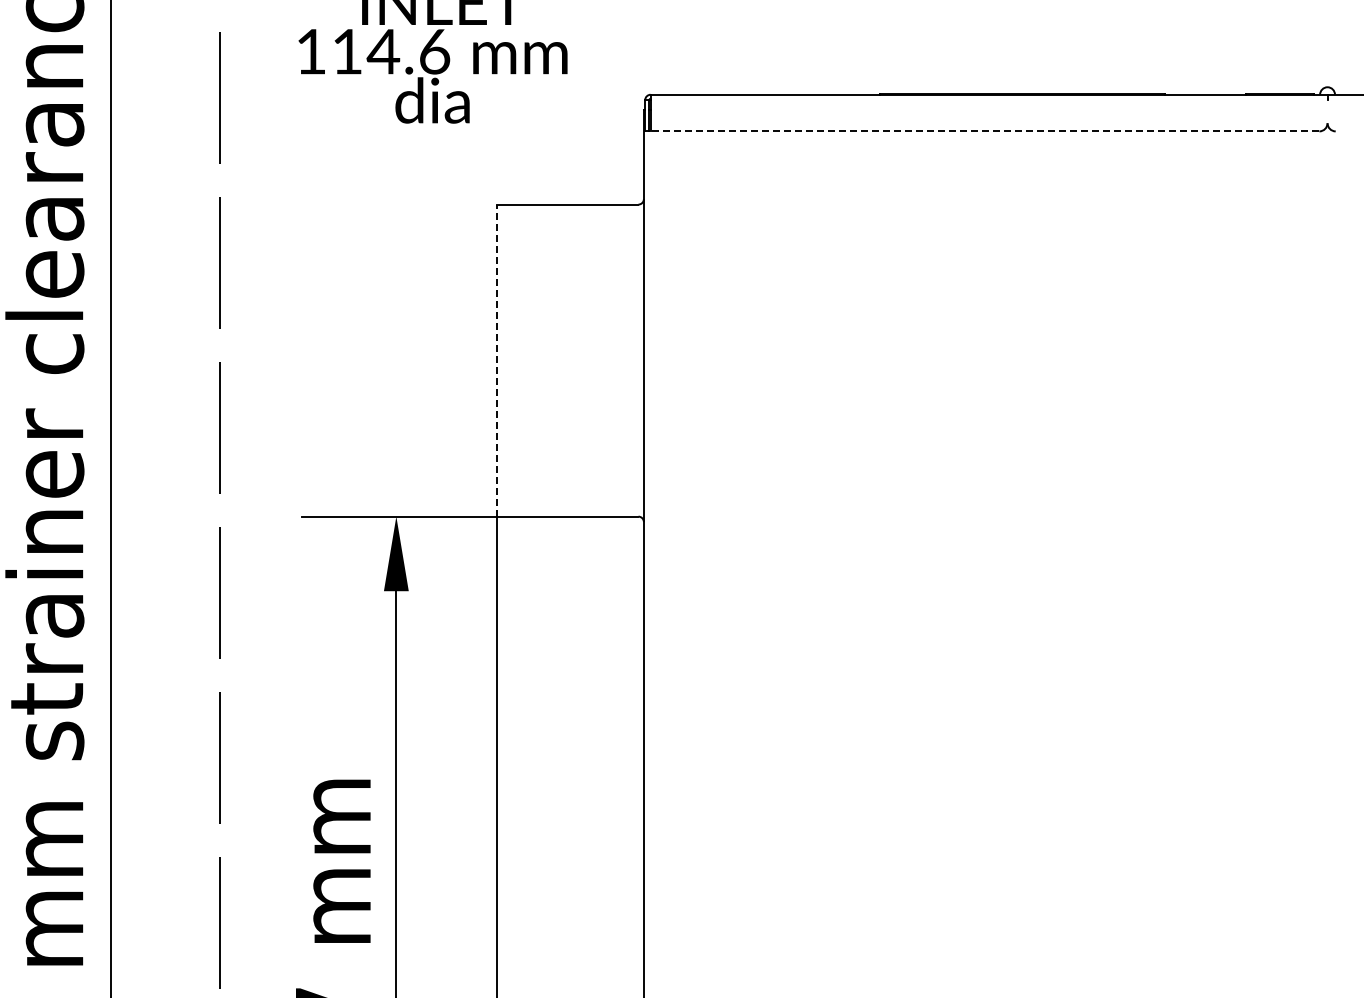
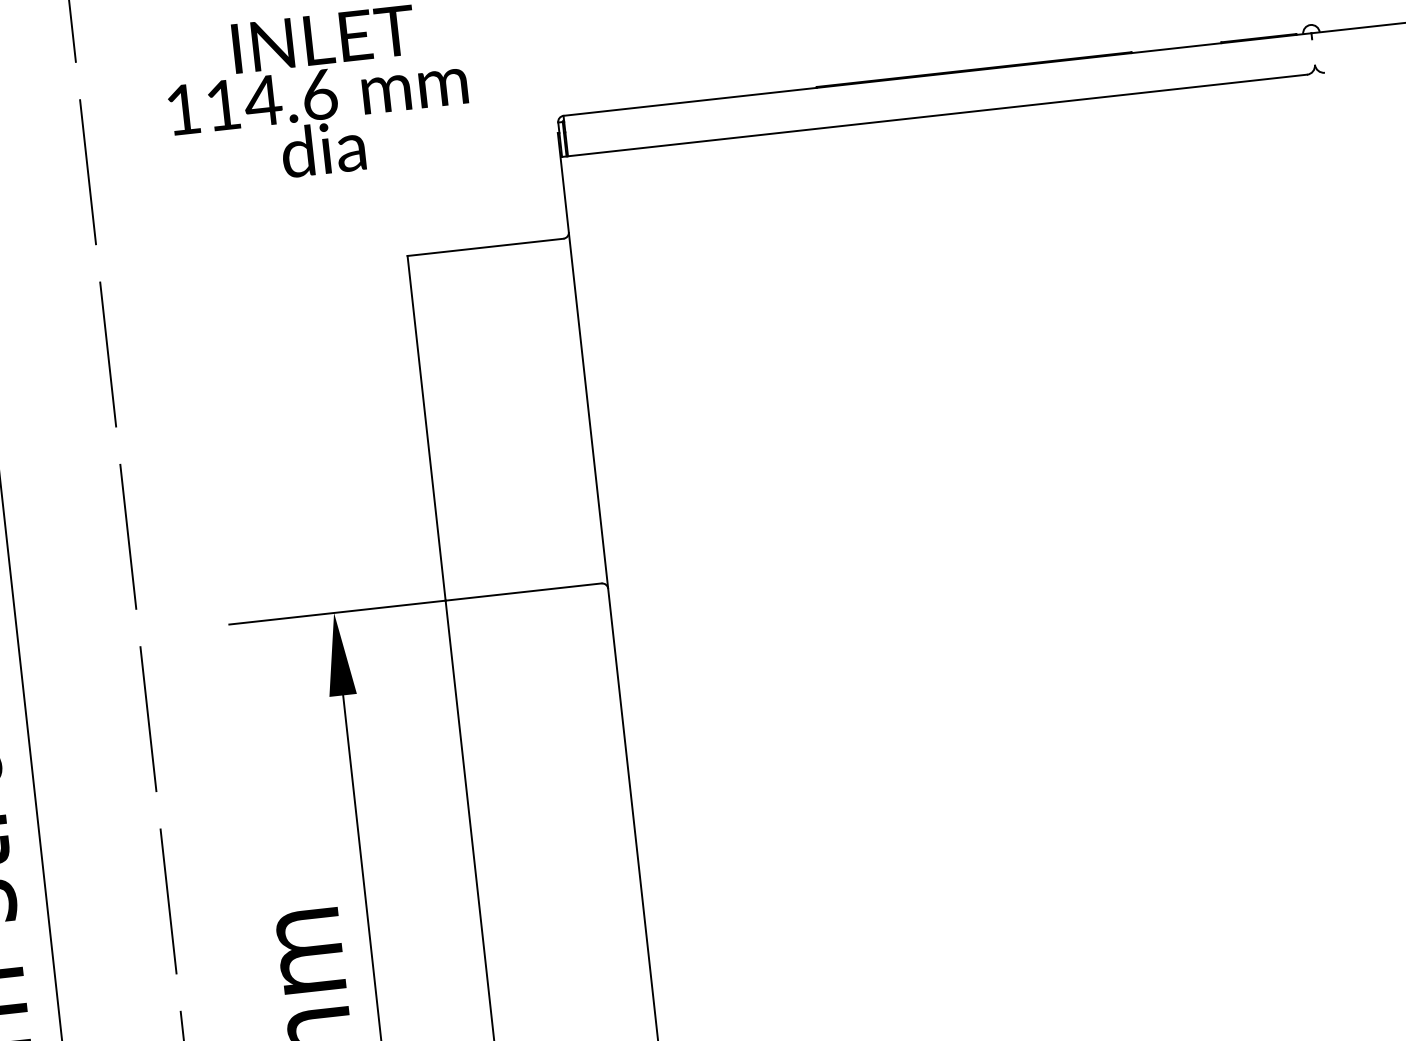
line: (984, 131) -> (936, 115), dashed -> solid
line: (497, 360) -> (426, 428), dashed -> solid

